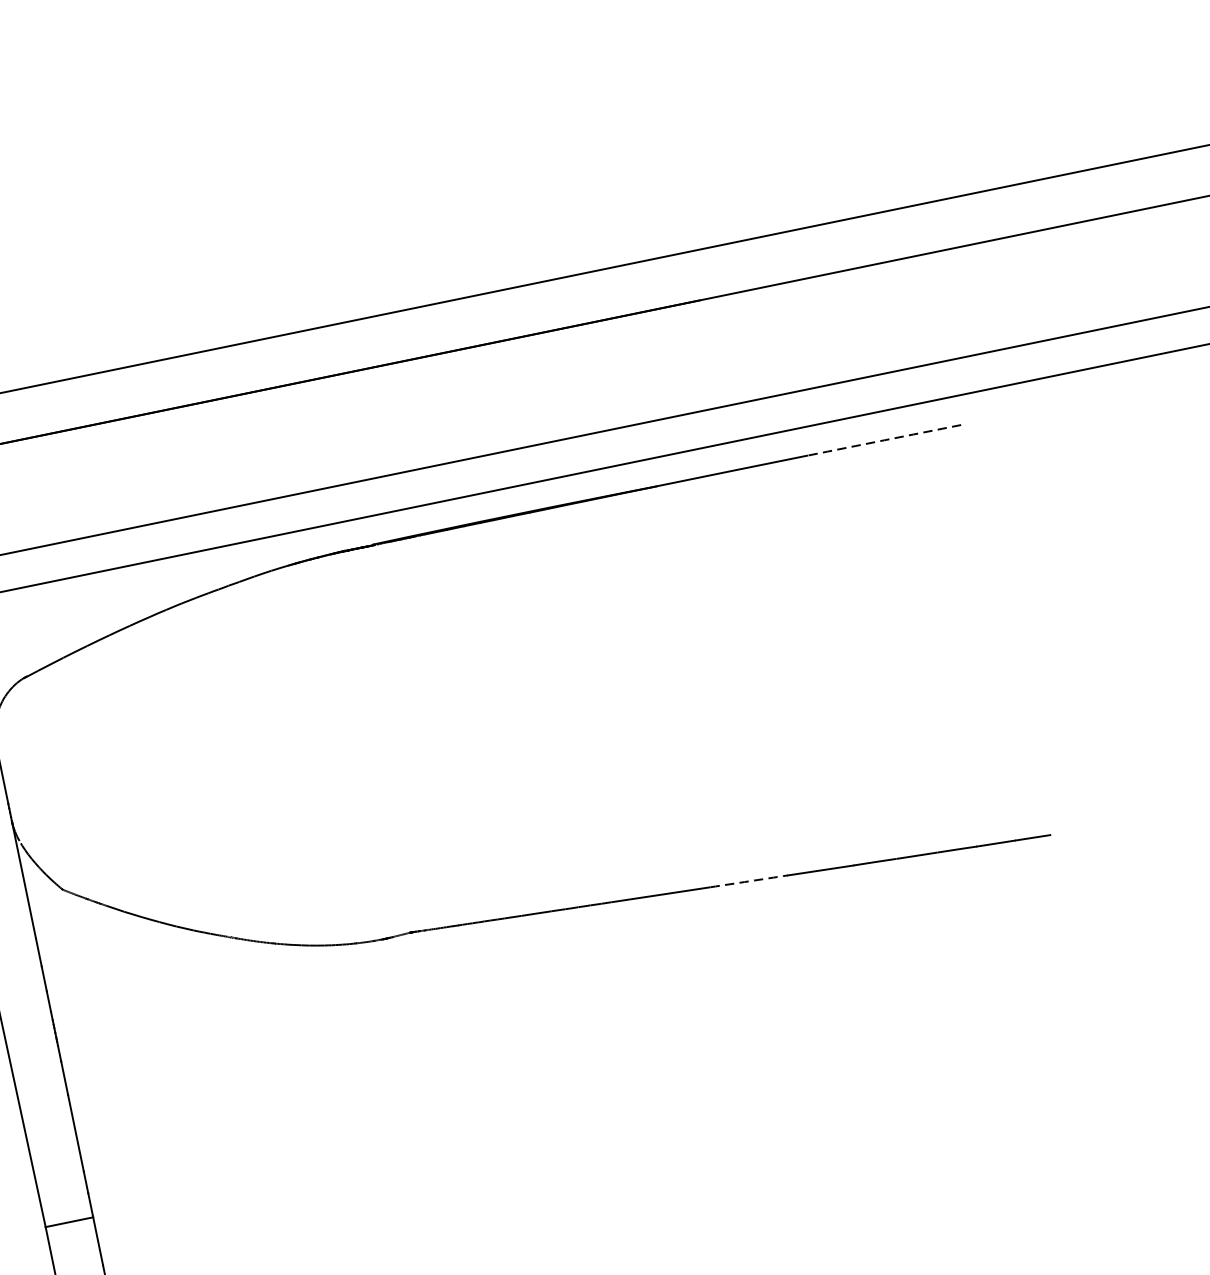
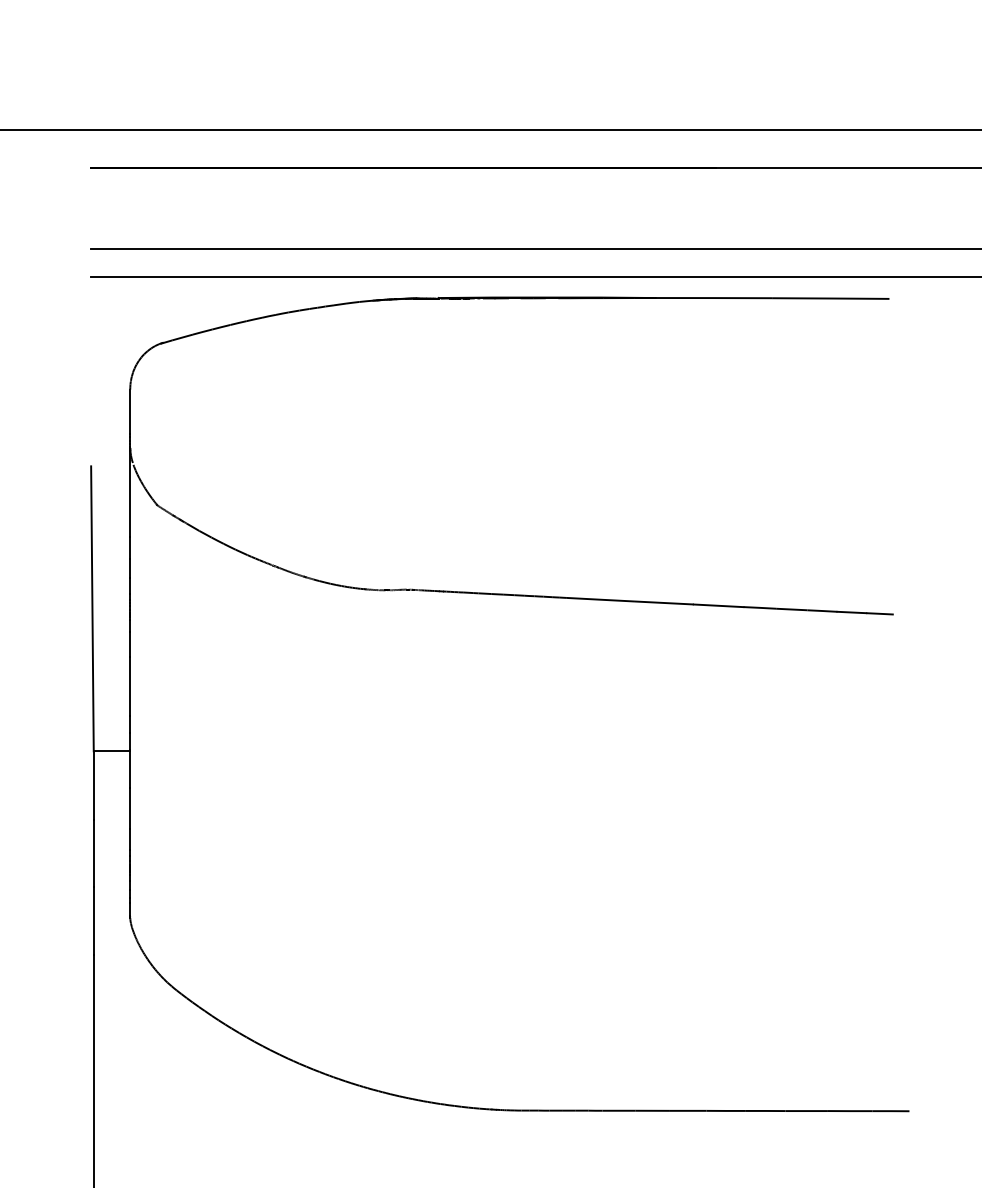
arc: (884, 440) -> (830, 298), dashed -> solid
arc: (749, 881) -> (664, 603), dashed -> solid

